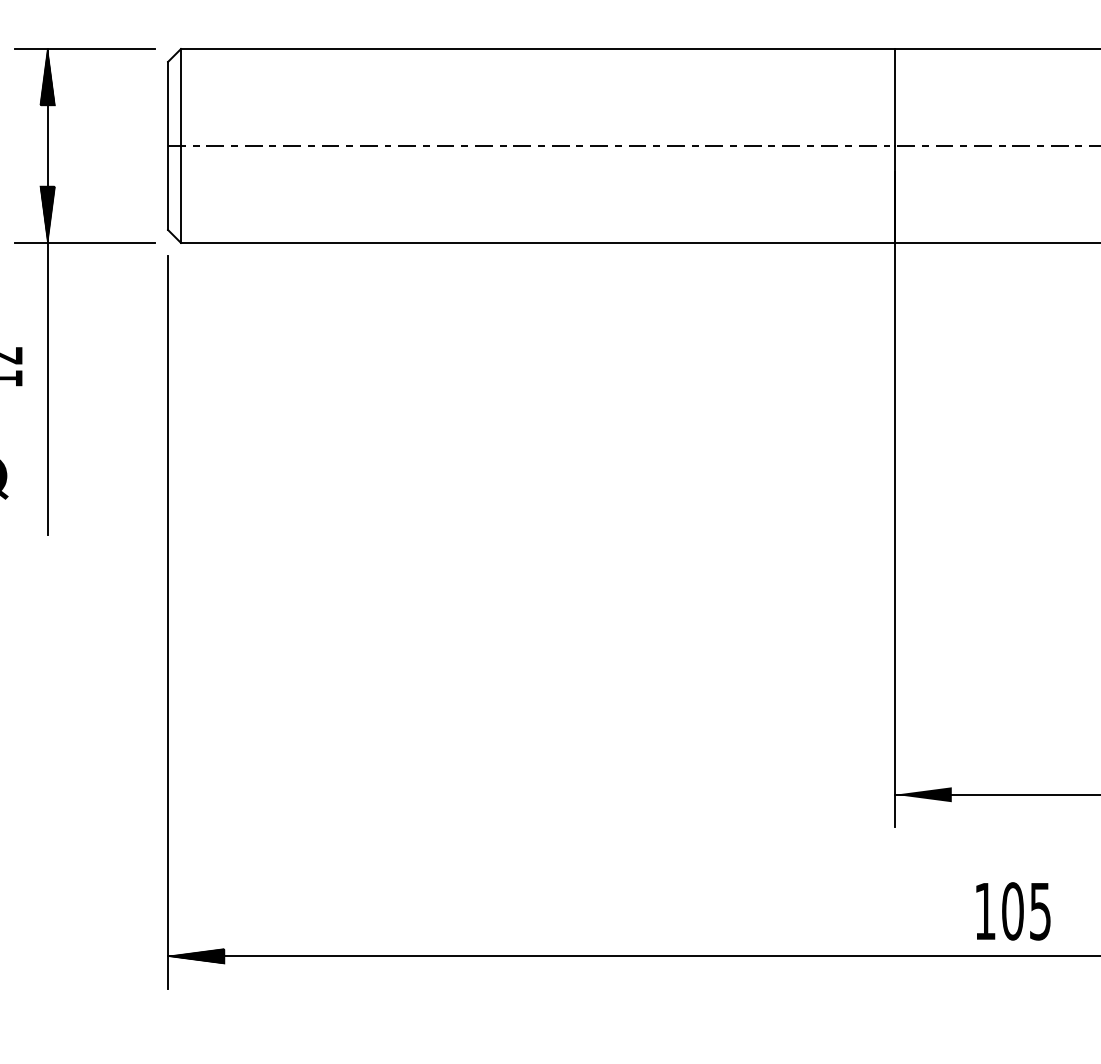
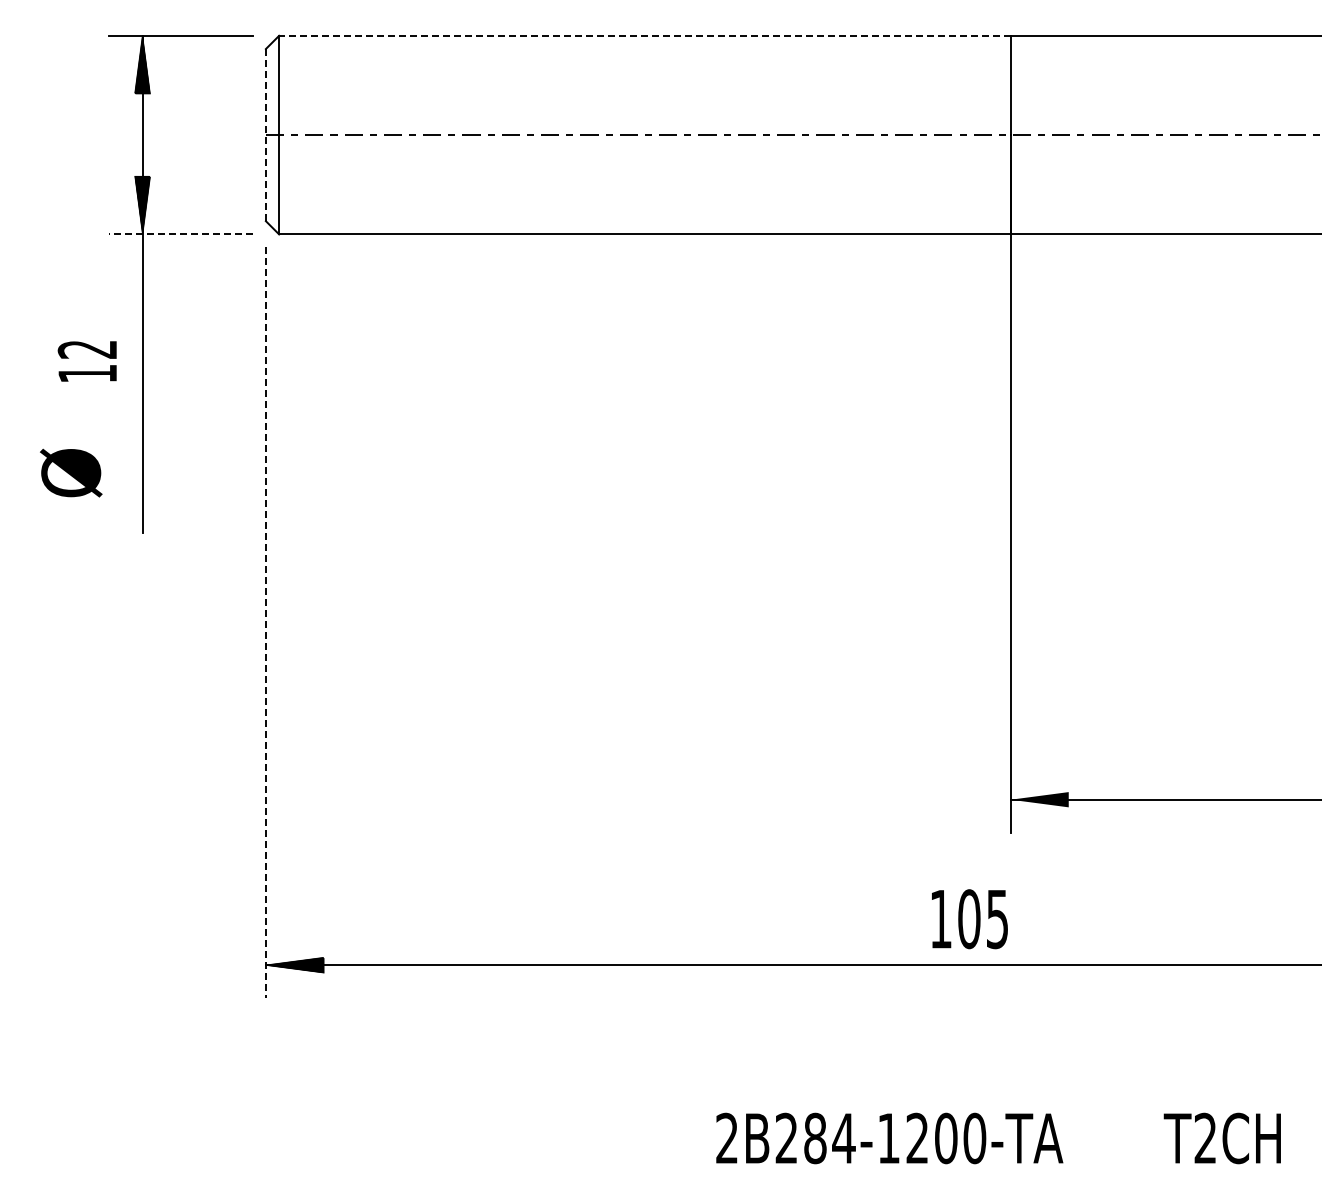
line: (537, 48) -> (644, 35), solid -> dashed
line: (167, 145) -> (265, 134), solid -> dashed
line: (85, 242) -> (181, 234), solid -> dashed
line: (167, 622) -> (265, 623), solid -> dashed
text: (1013, 911) -> (969, 919), moved

